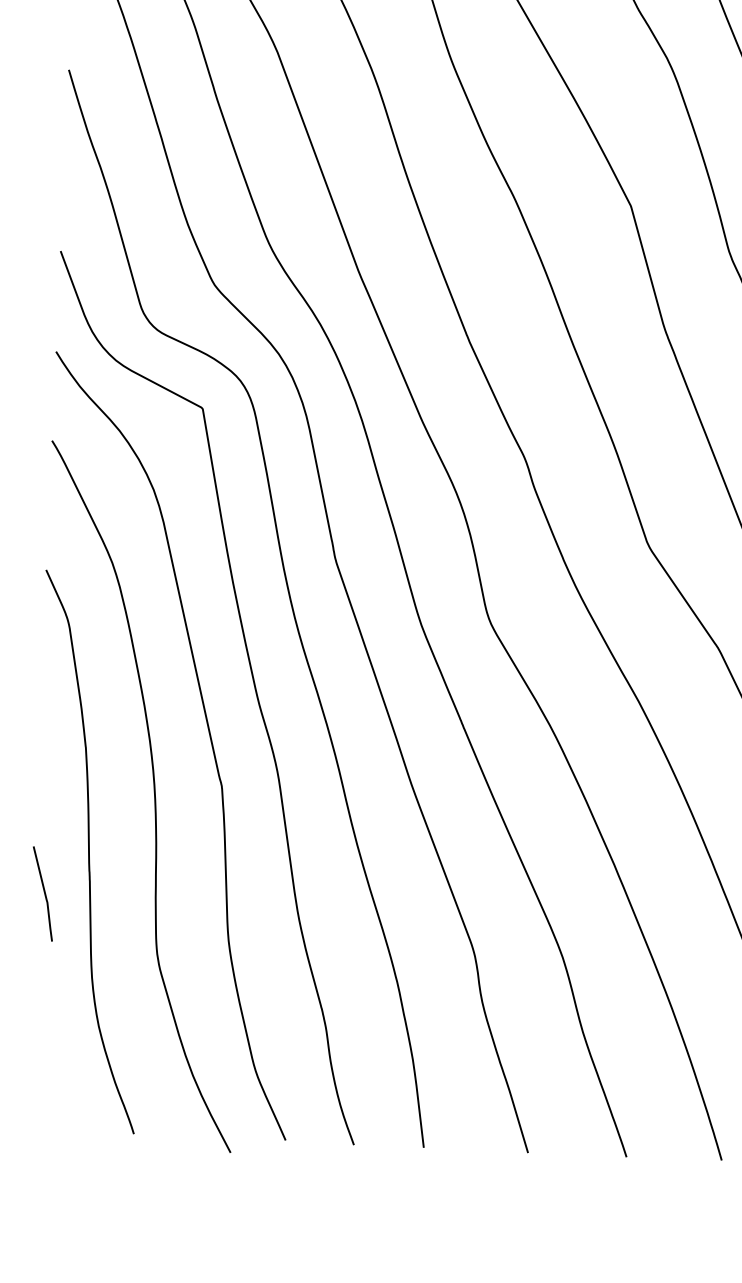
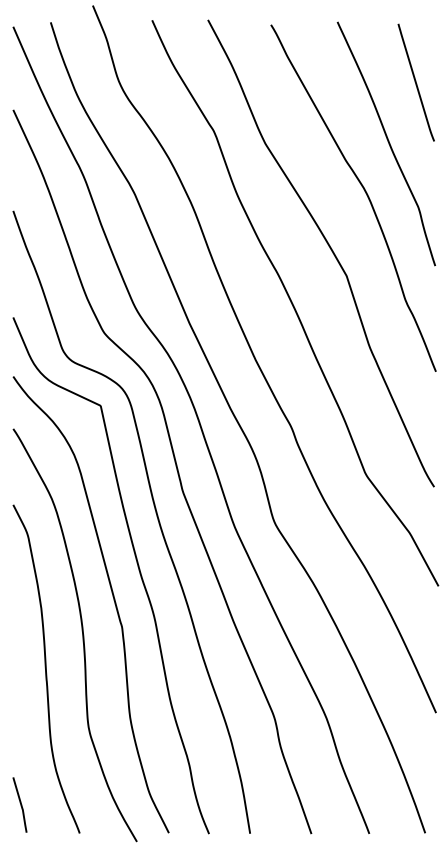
curve: (43, 893) -> (20, 804), moved

